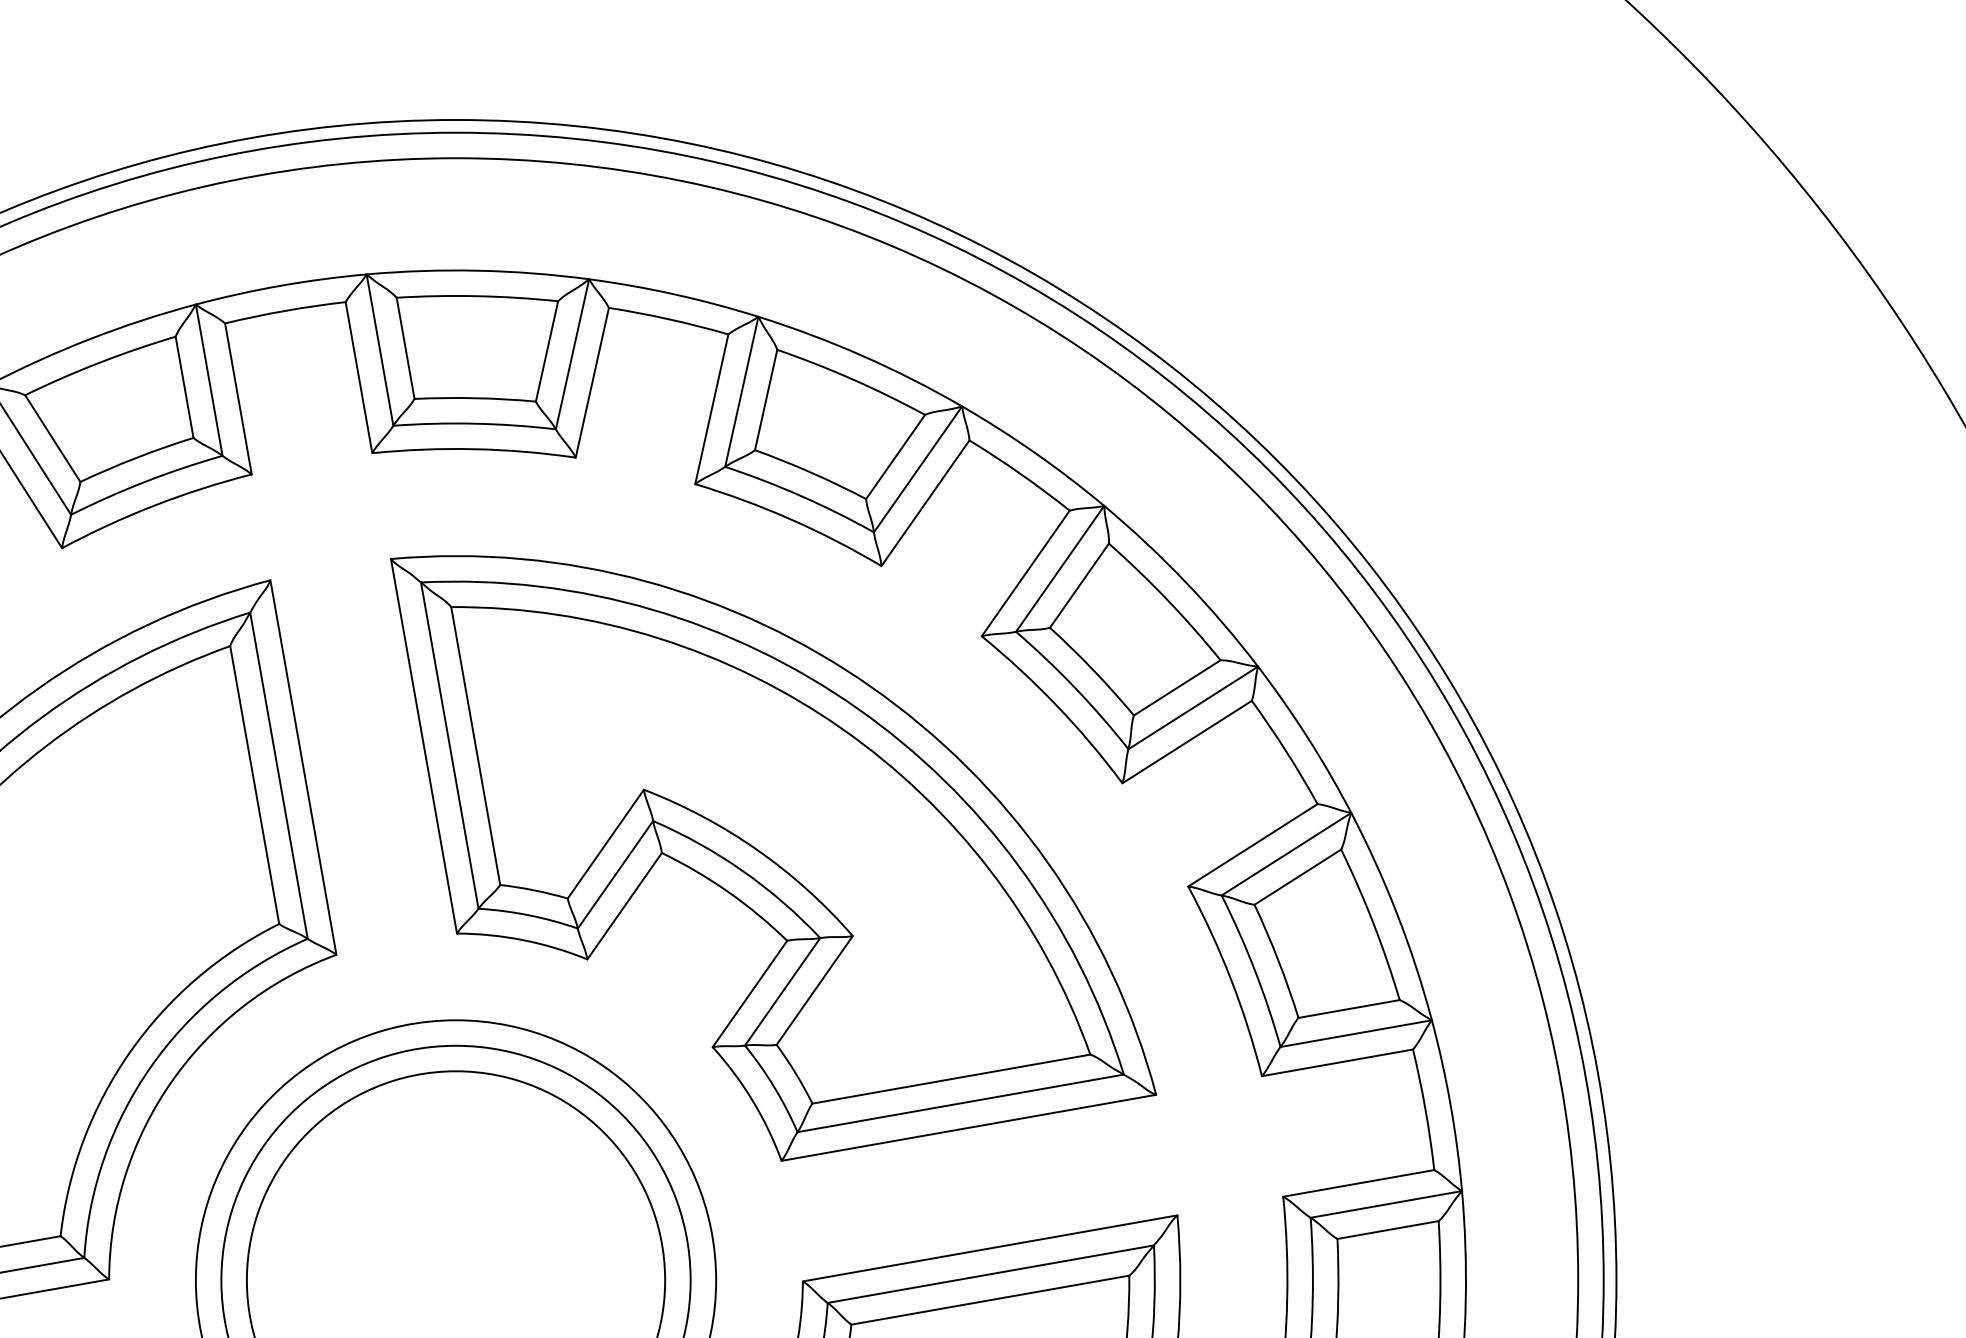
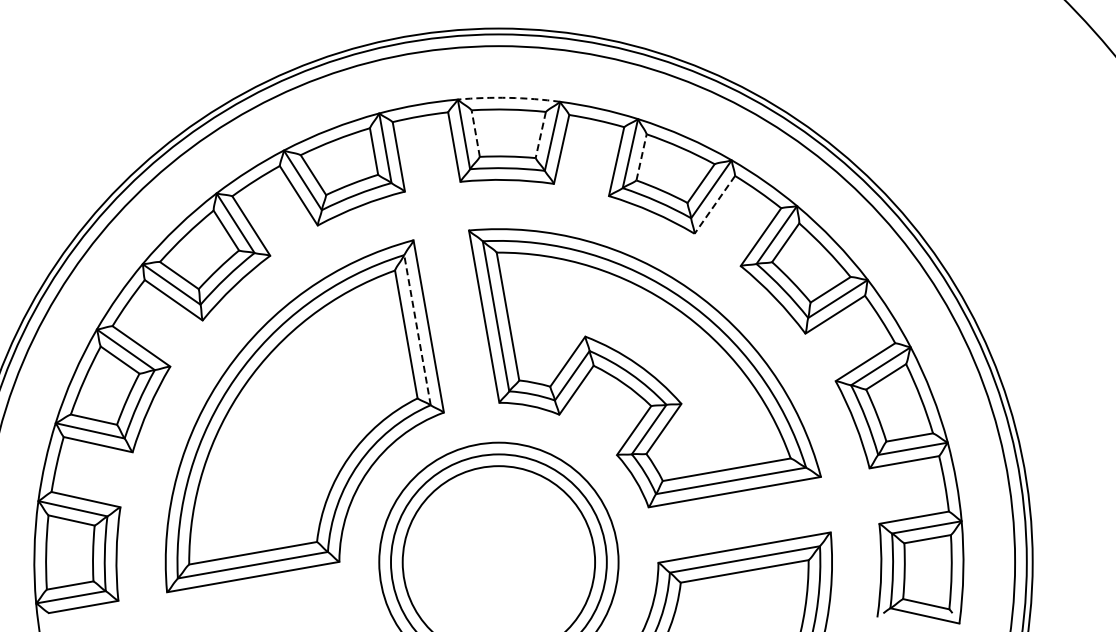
arc: (479, 269) -> (509, 97), solid -> dashed
line: (405, 348) -> (475, 133), solid -> dashed
line: (546, 352) -> (540, 135), solid -> dashed
line: (765, 400) -> (641, 157), solid -> dashed
line: (924, 504) -> (714, 205), solid -> dashed
line: (278, 774) -> (417, 329), solid -> dashed

